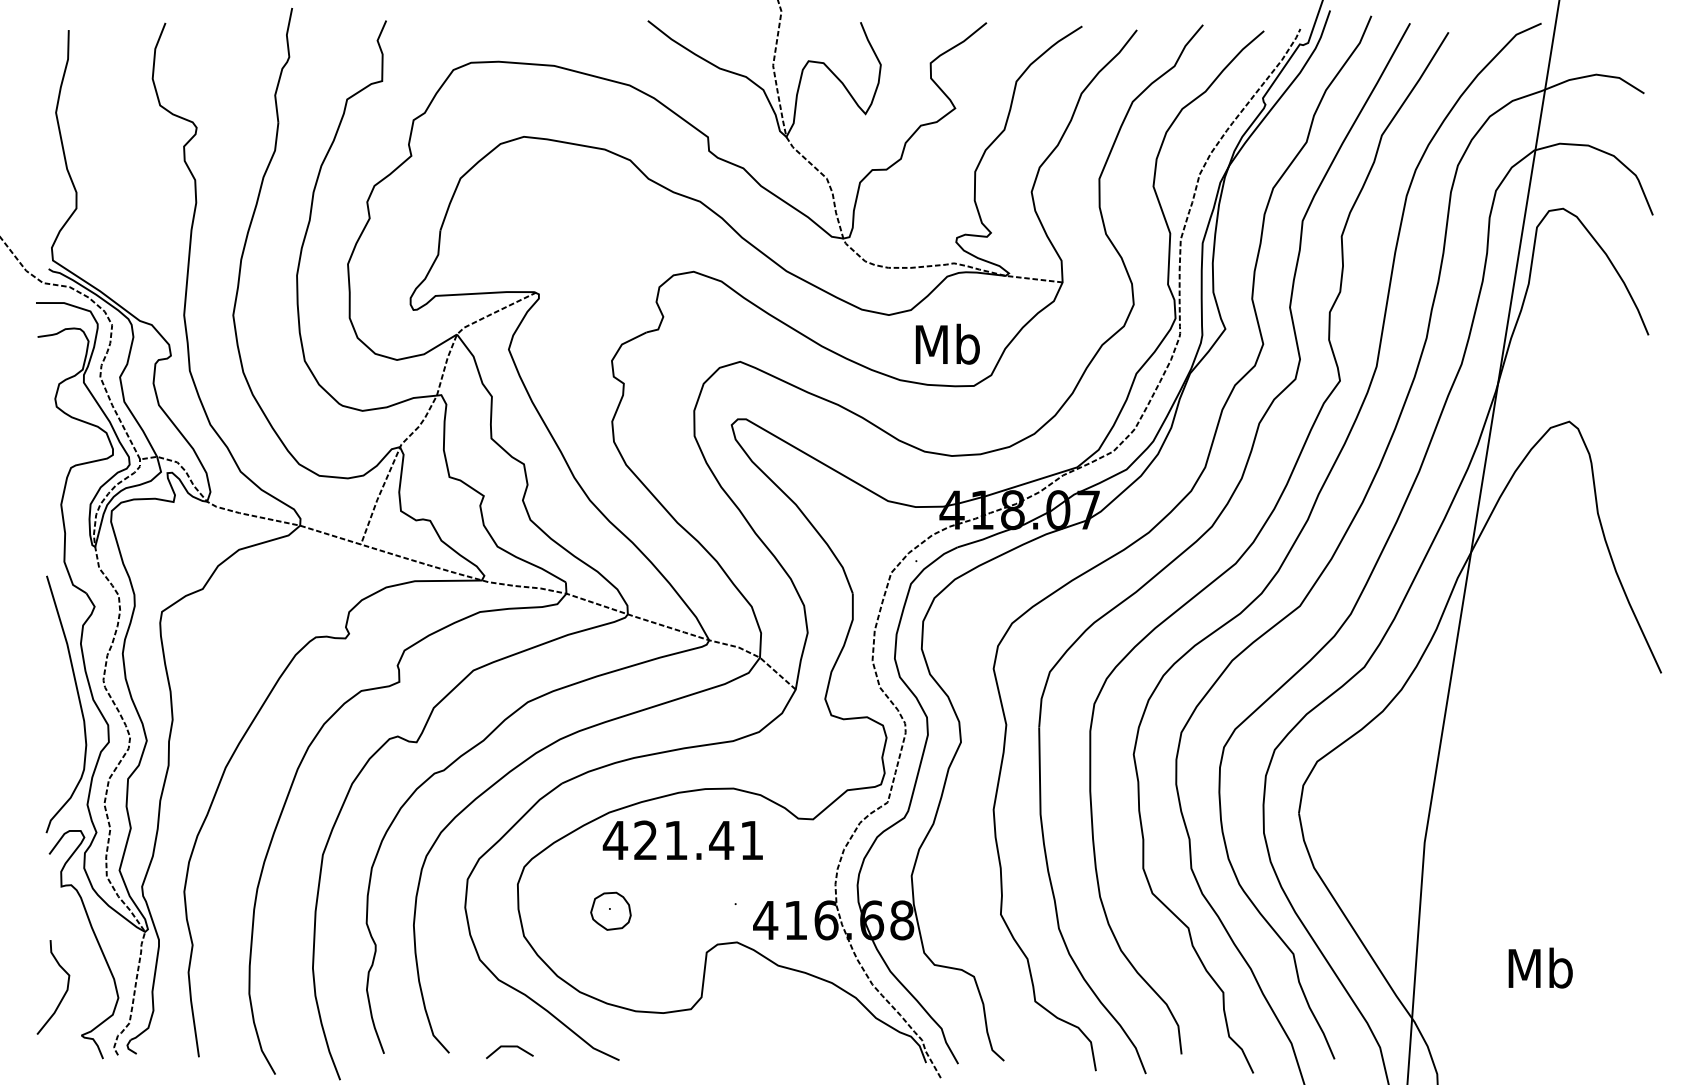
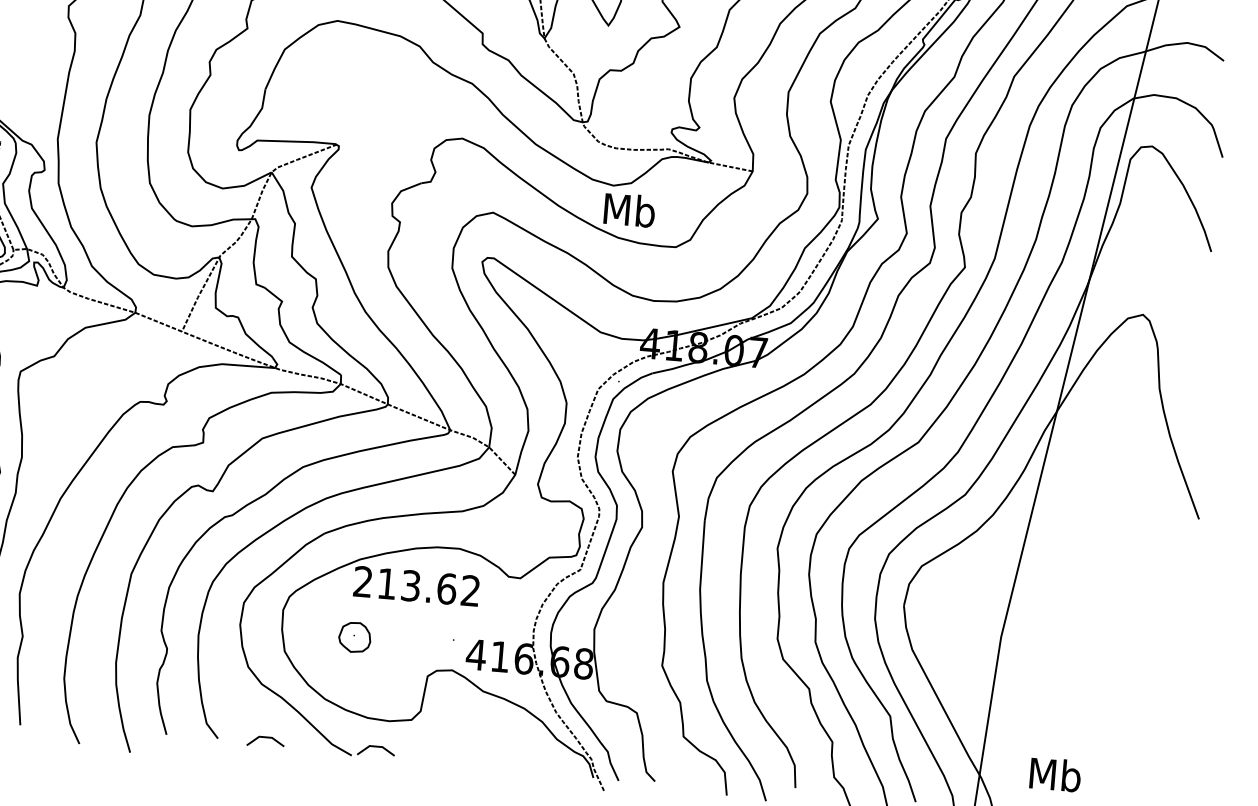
text: (947, 343) -> (629, 209), moved
text: (682, 840) -> (415, 586), 421.41 -> 213.62
text: (1540, 967) -> (1055, 774), moved
line: (649, 1047) -> (376, 747), added

